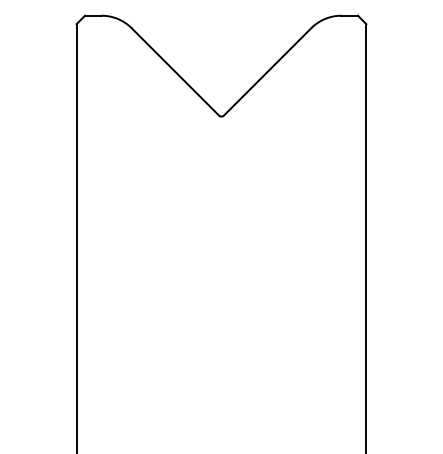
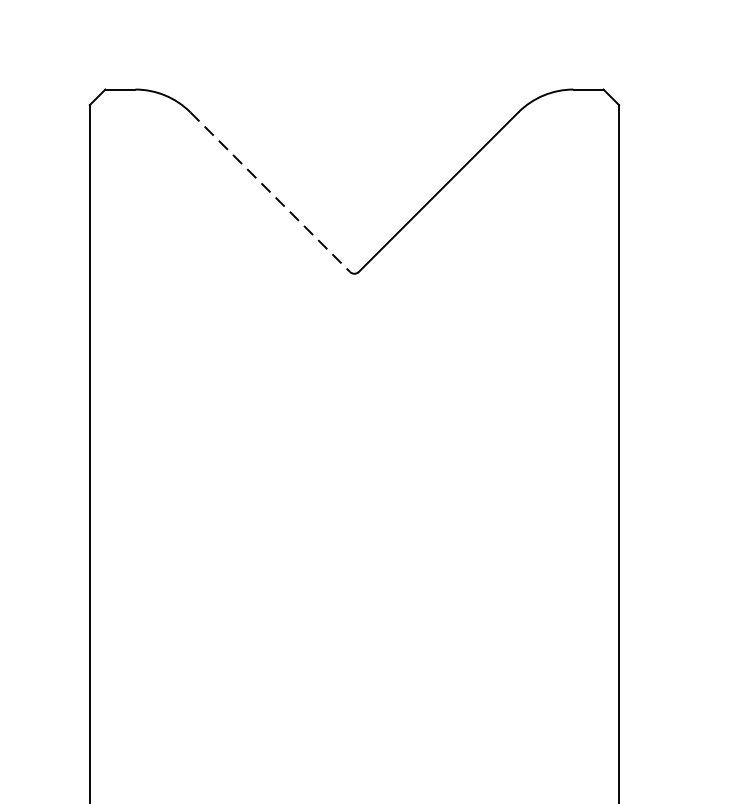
line: (175, 71) -> (270, 191), solid -> dashed

